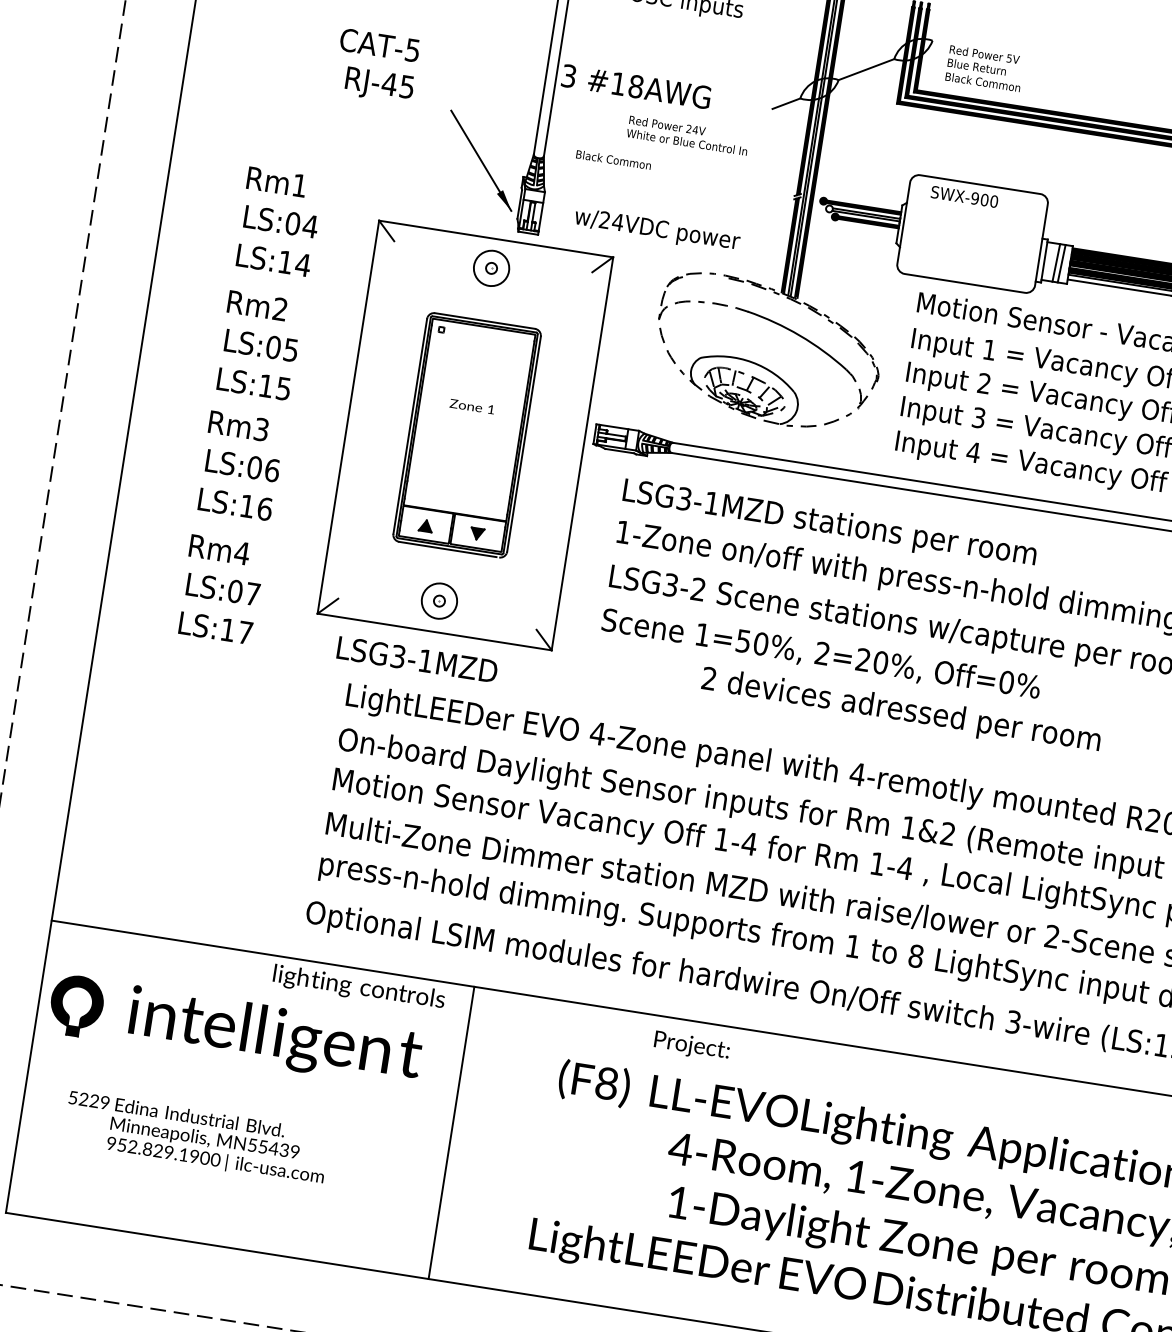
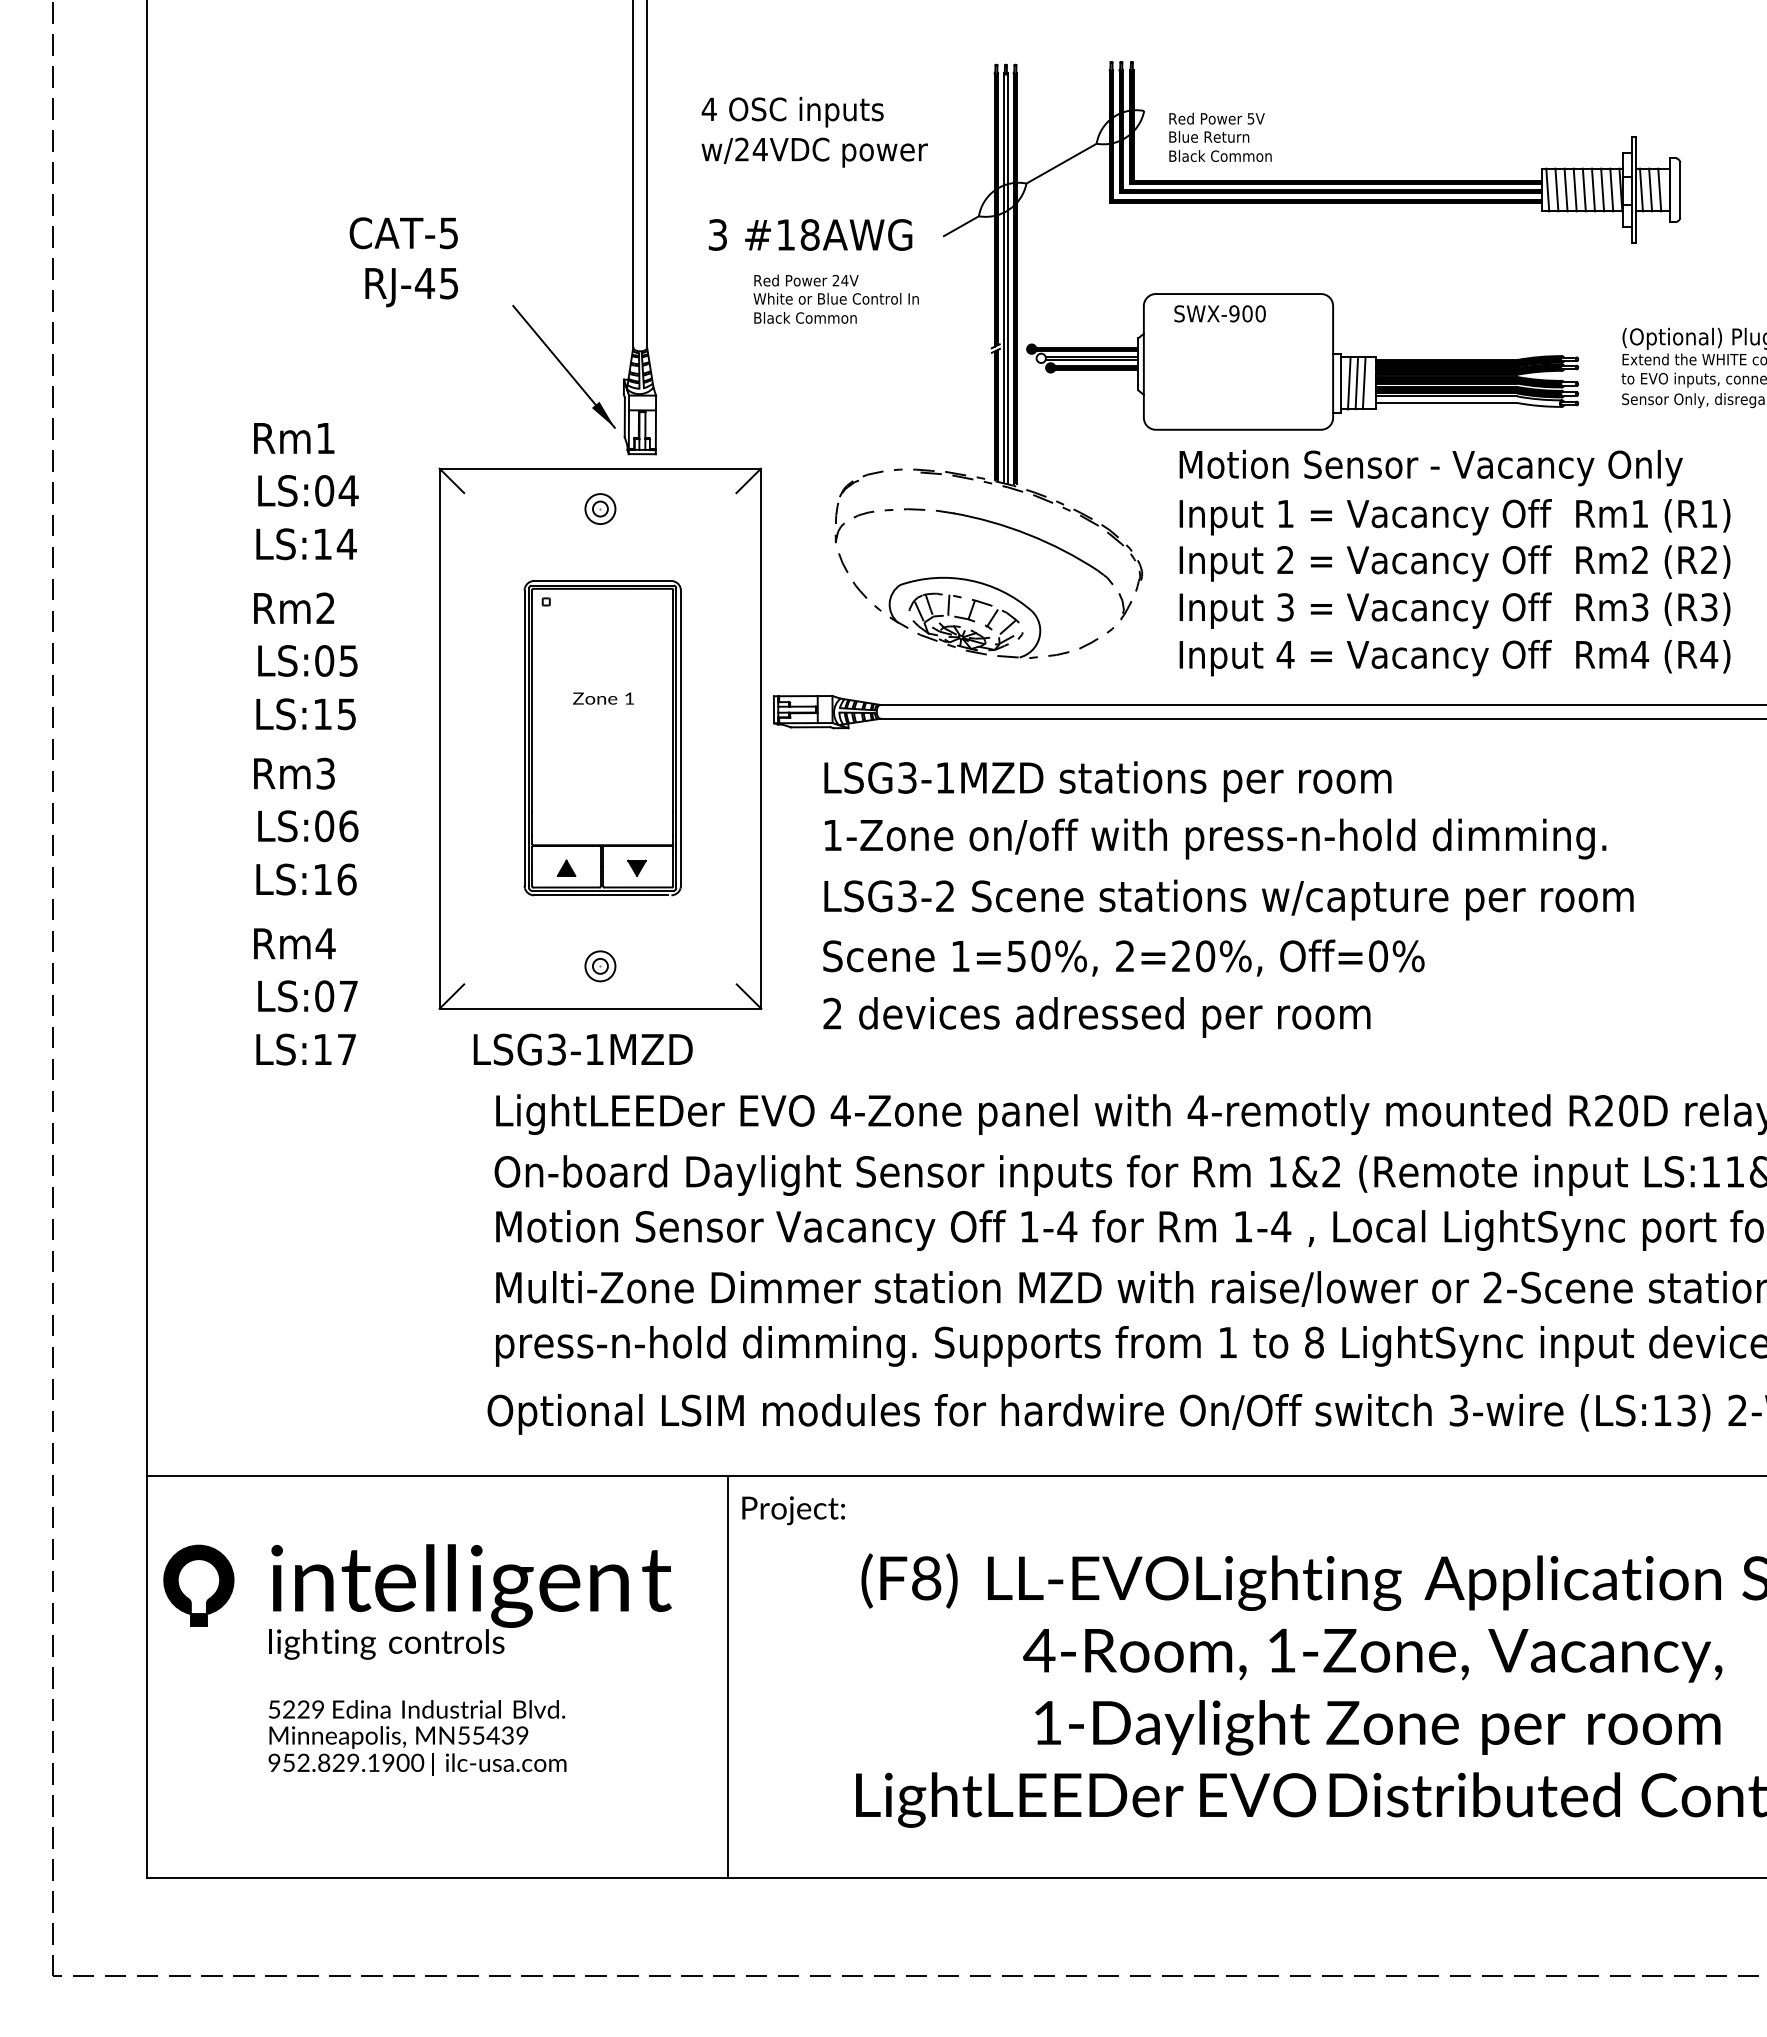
text: (636, 86) -> (810, 234), moved
text: (613, 159) -> (805, 317), moved
text: (657, 230) -> (814, 152), moved
line: (1050, 262) -> (1349, 383), added
circle: (491, 268) -> (600, 509), size x0.62
circle: (439, 601) -> (600, 966), size x0.62
text: (900, 711) -> (1096, 1017), moved
text: (358, 988) -> (386, 1644), moved
text: (691, 1046) -> (793, 1510), moved
text: (176, 1113) -> (416, 1709), moved

